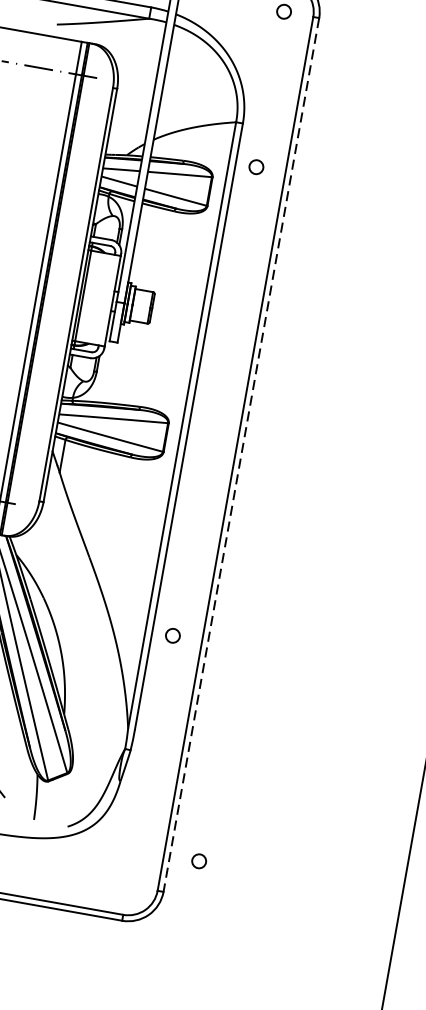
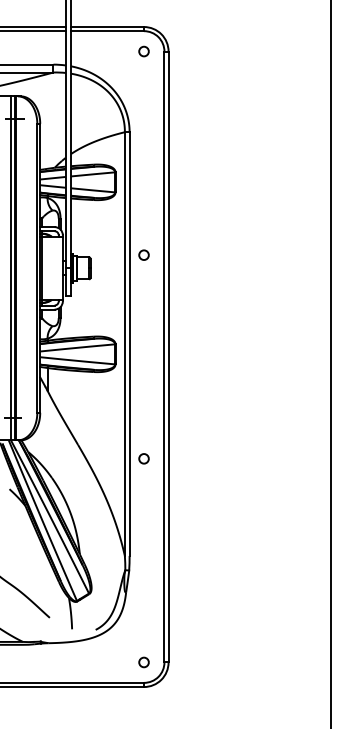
circle: (255, 166) -> (143, 254), moved
line: (241, 455) -> (168, 357), dashed -> solid
circle: (172, 635) -> (143, 458), moved
circle: (198, 861) -> (143, 662), moved

